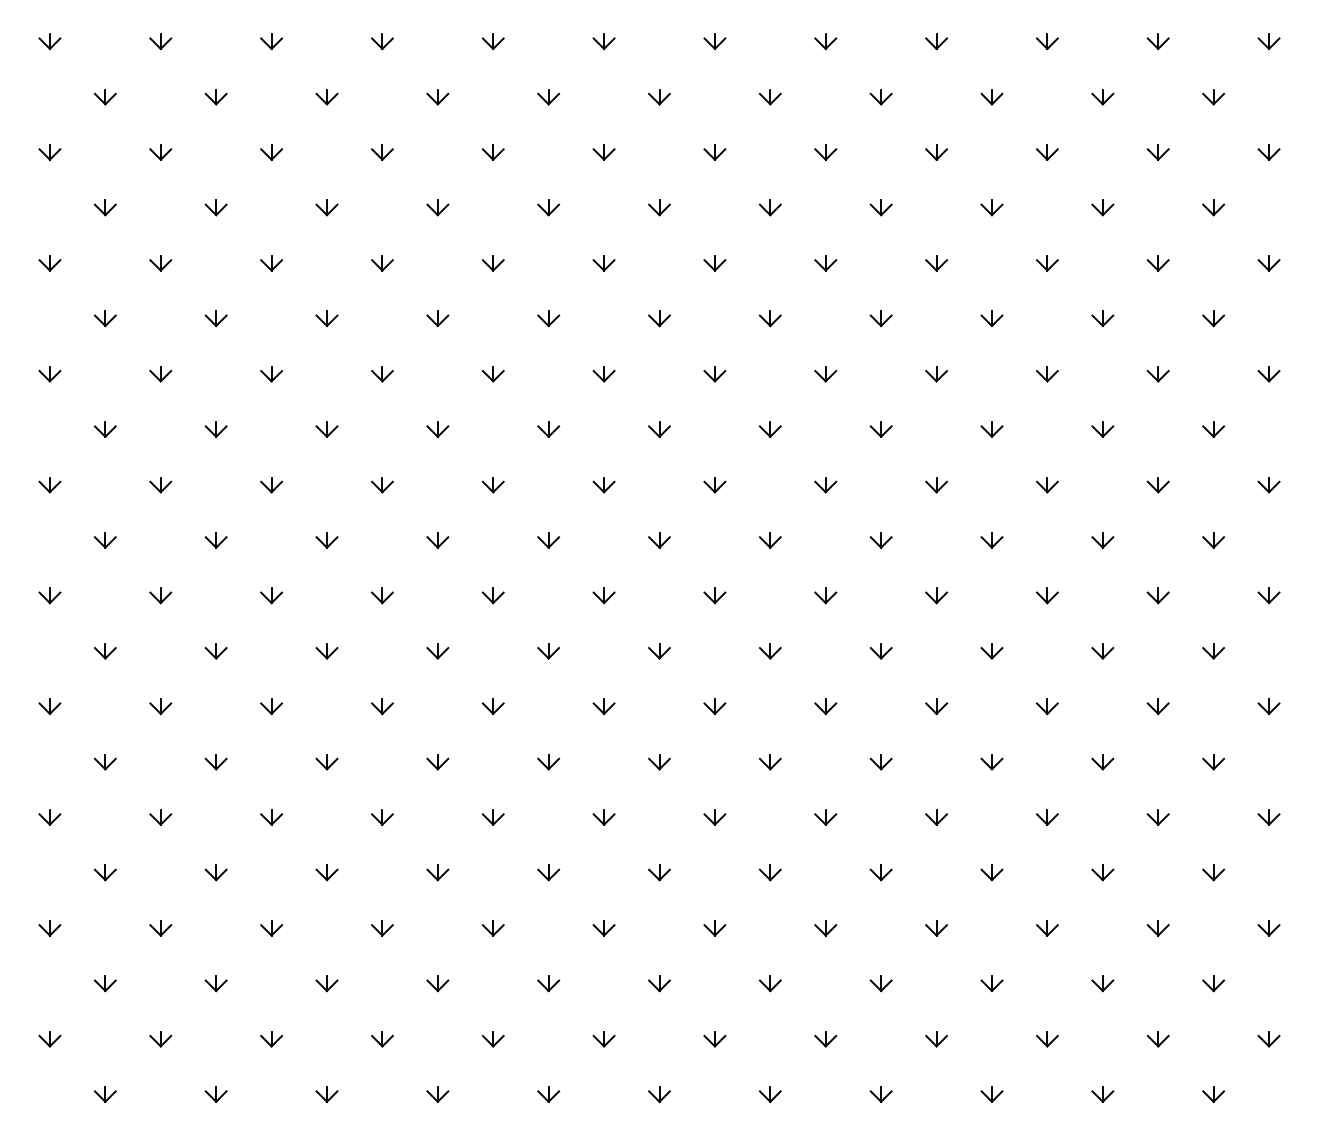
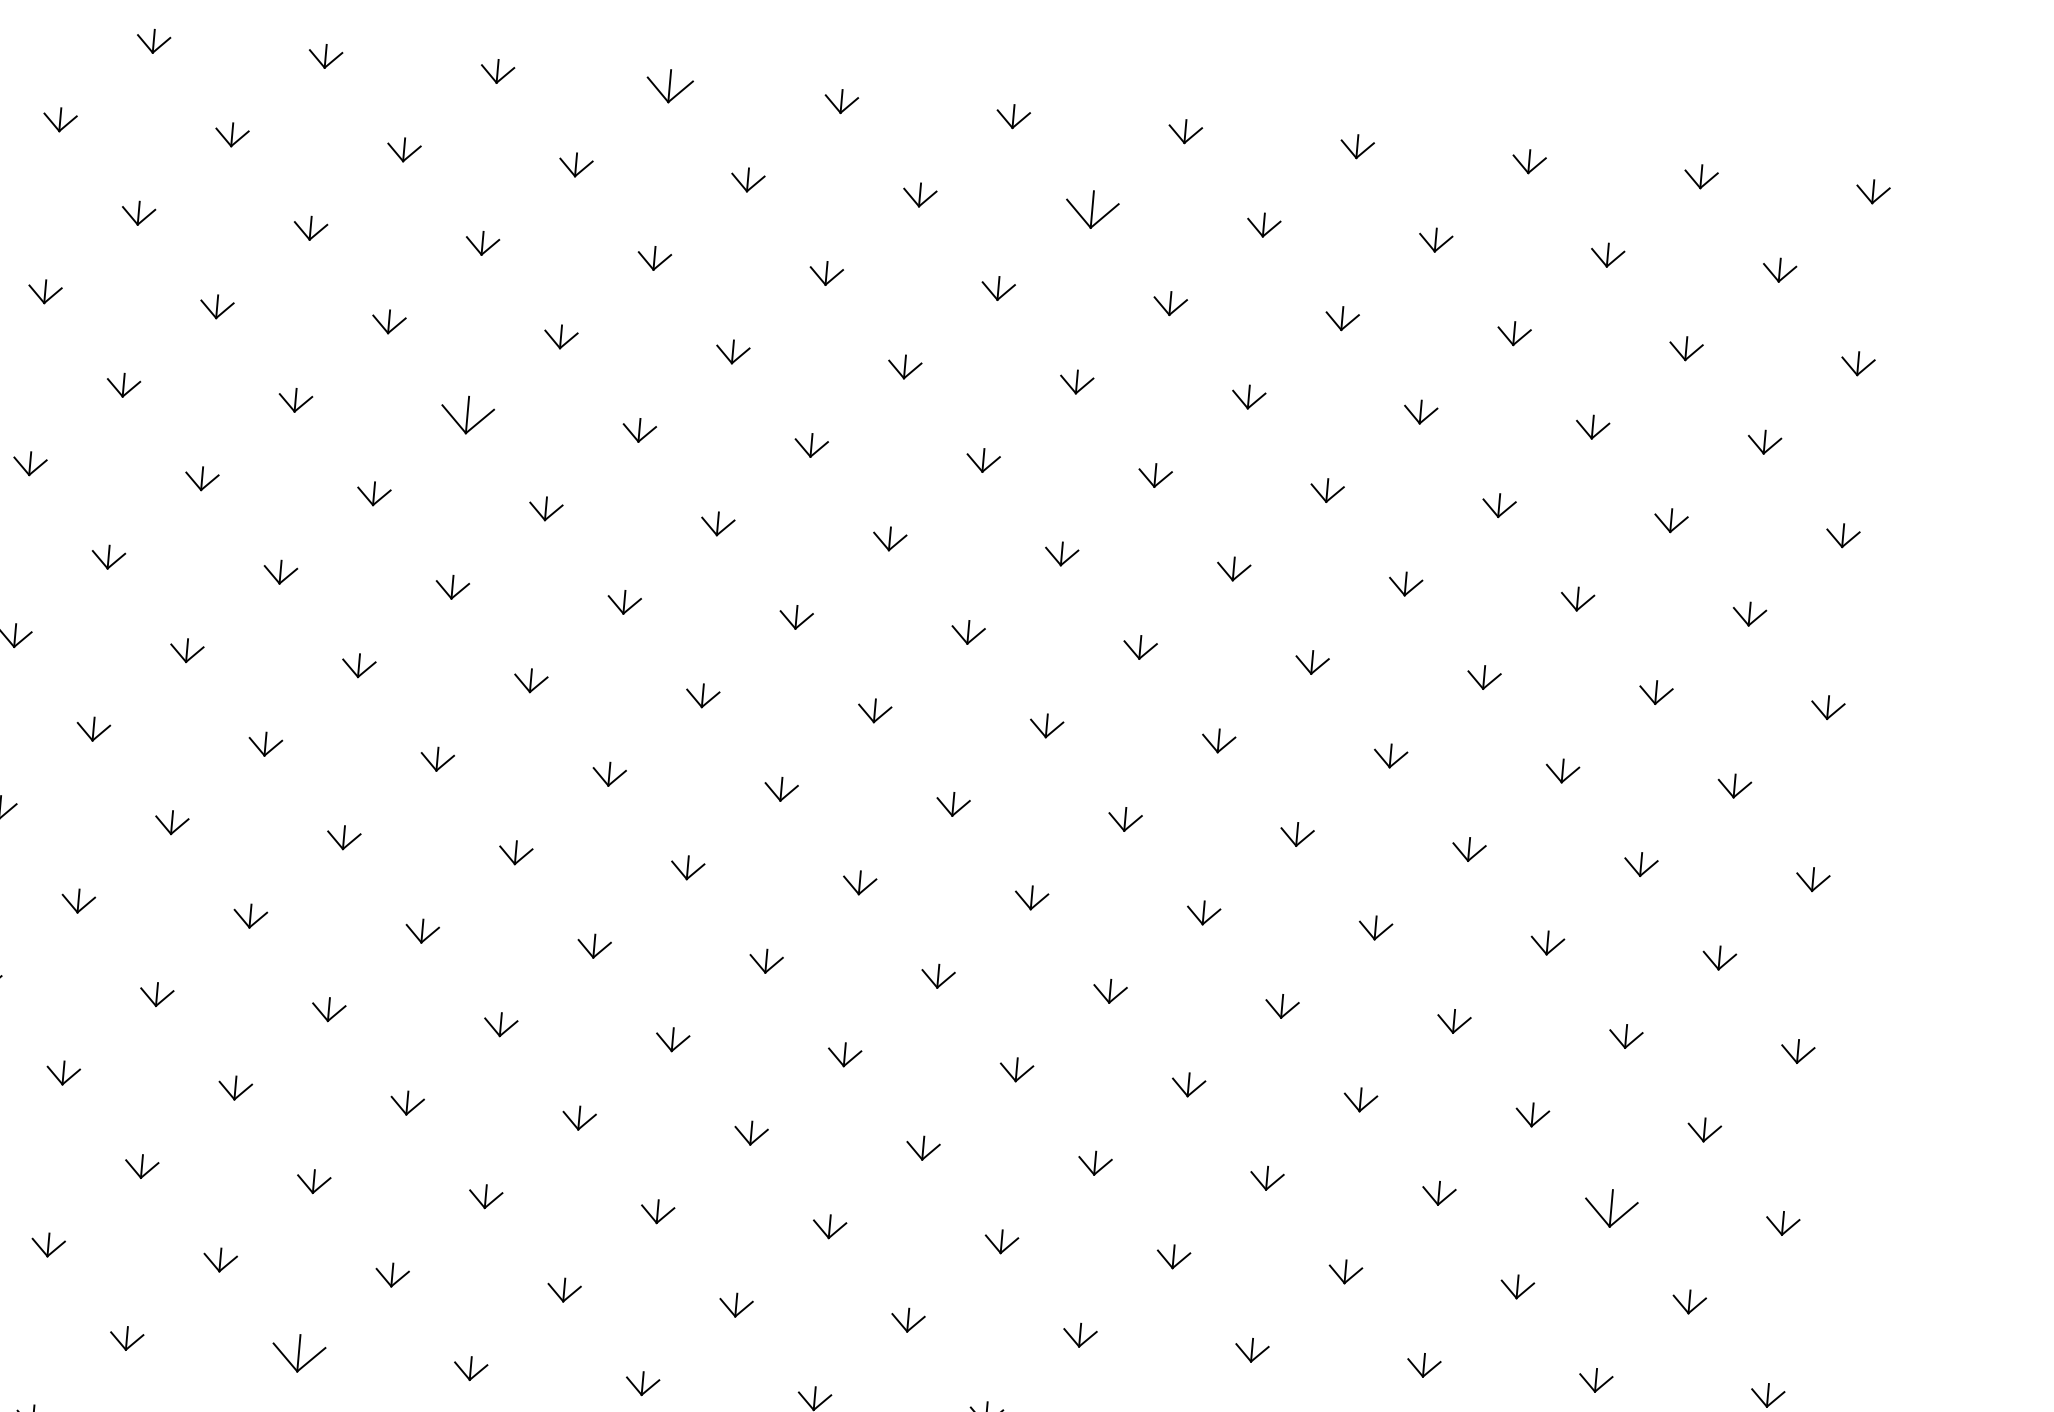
part: (492, 41) -> (668, 86), size x1.4
part: (769, 97) -> (1090, 210), size x1.6
part: (382, 263) -> (467, 415), size x1.6
part: (1157, 706) -> (1609, 1208), size x1.6
part: (326, 872) -> (298, 1352), size x1.6

